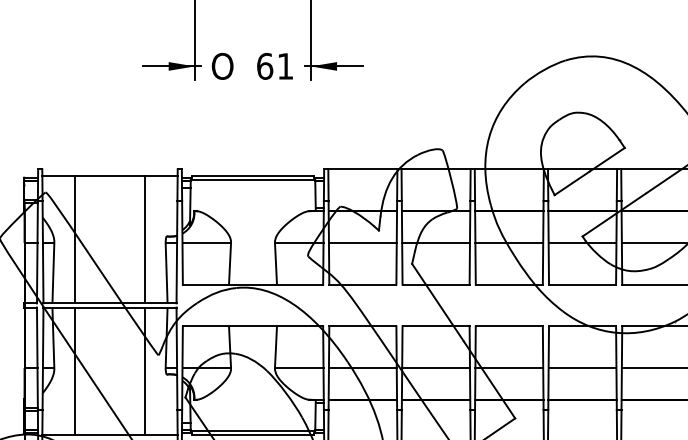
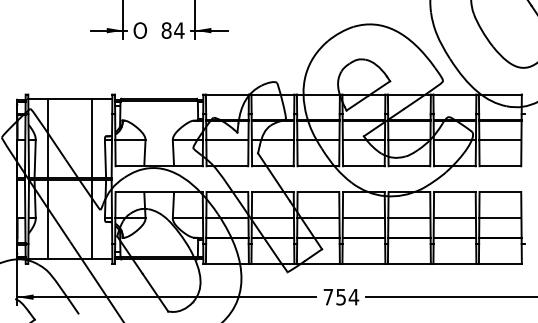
text: (274, 66) -> (172, 30), 61 -> 84

